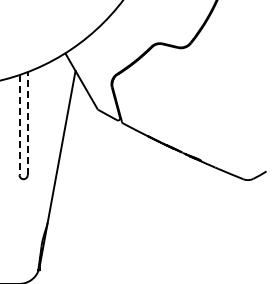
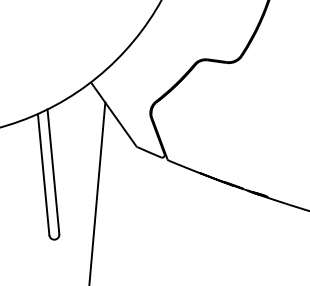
line: (27, 123) -> (53, 171), dashed -> solid
line: (19, 125) -> (43, 175), dashed -> solid

